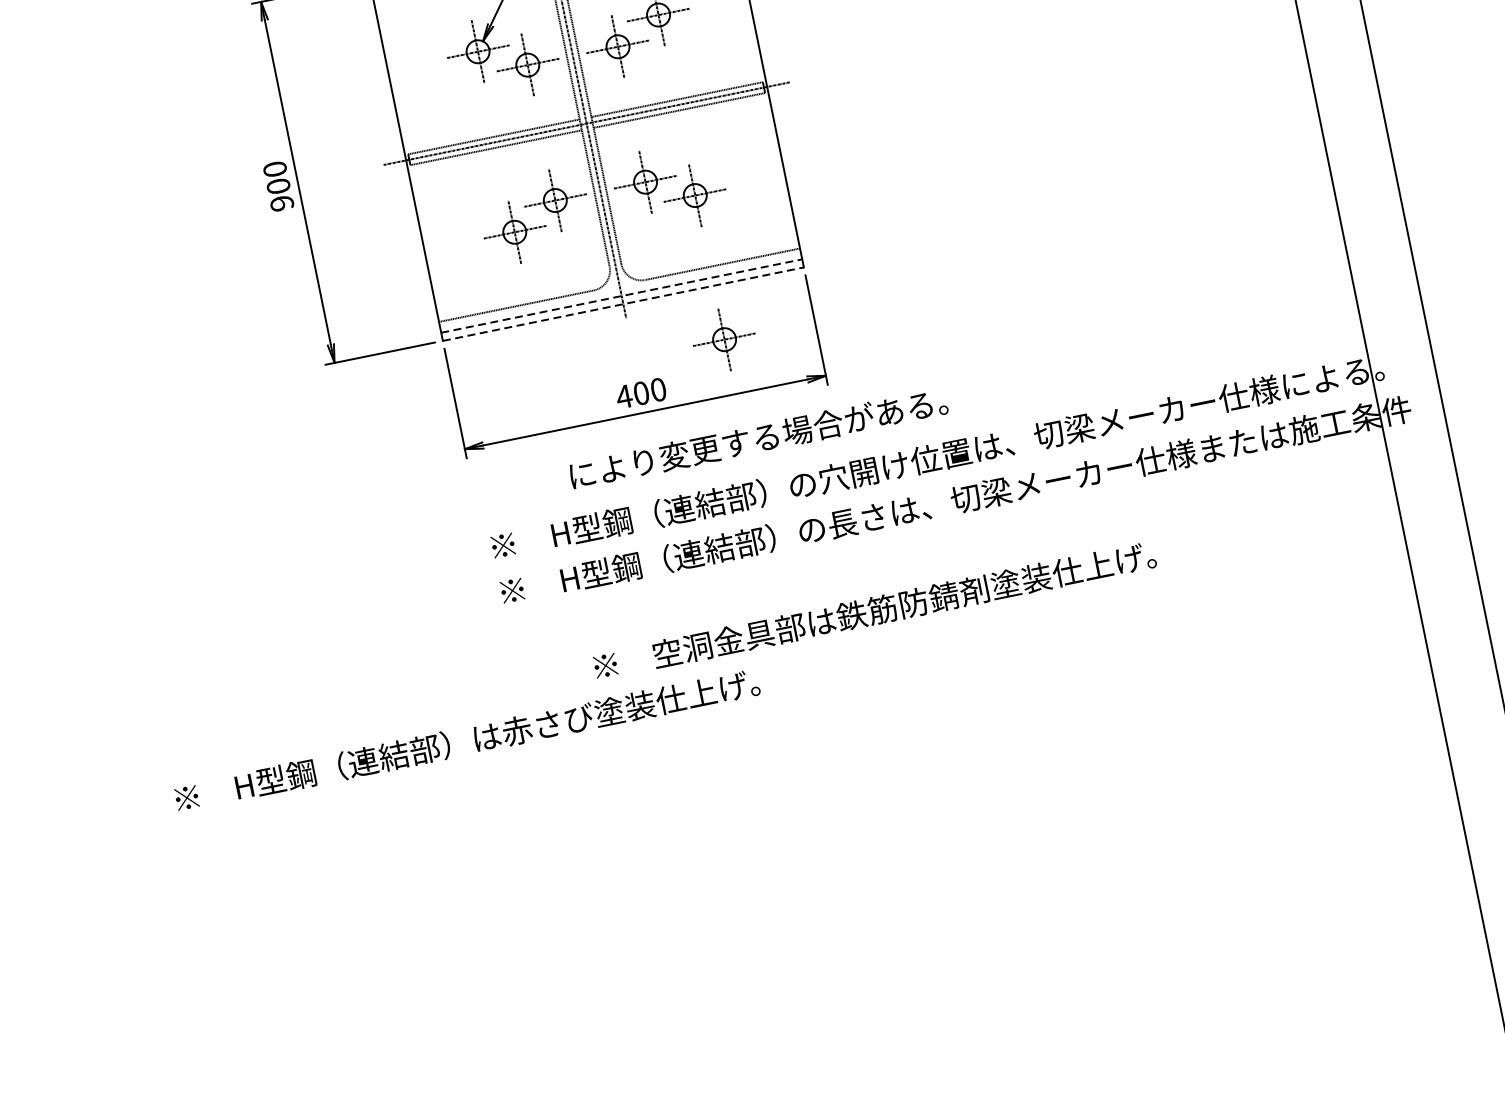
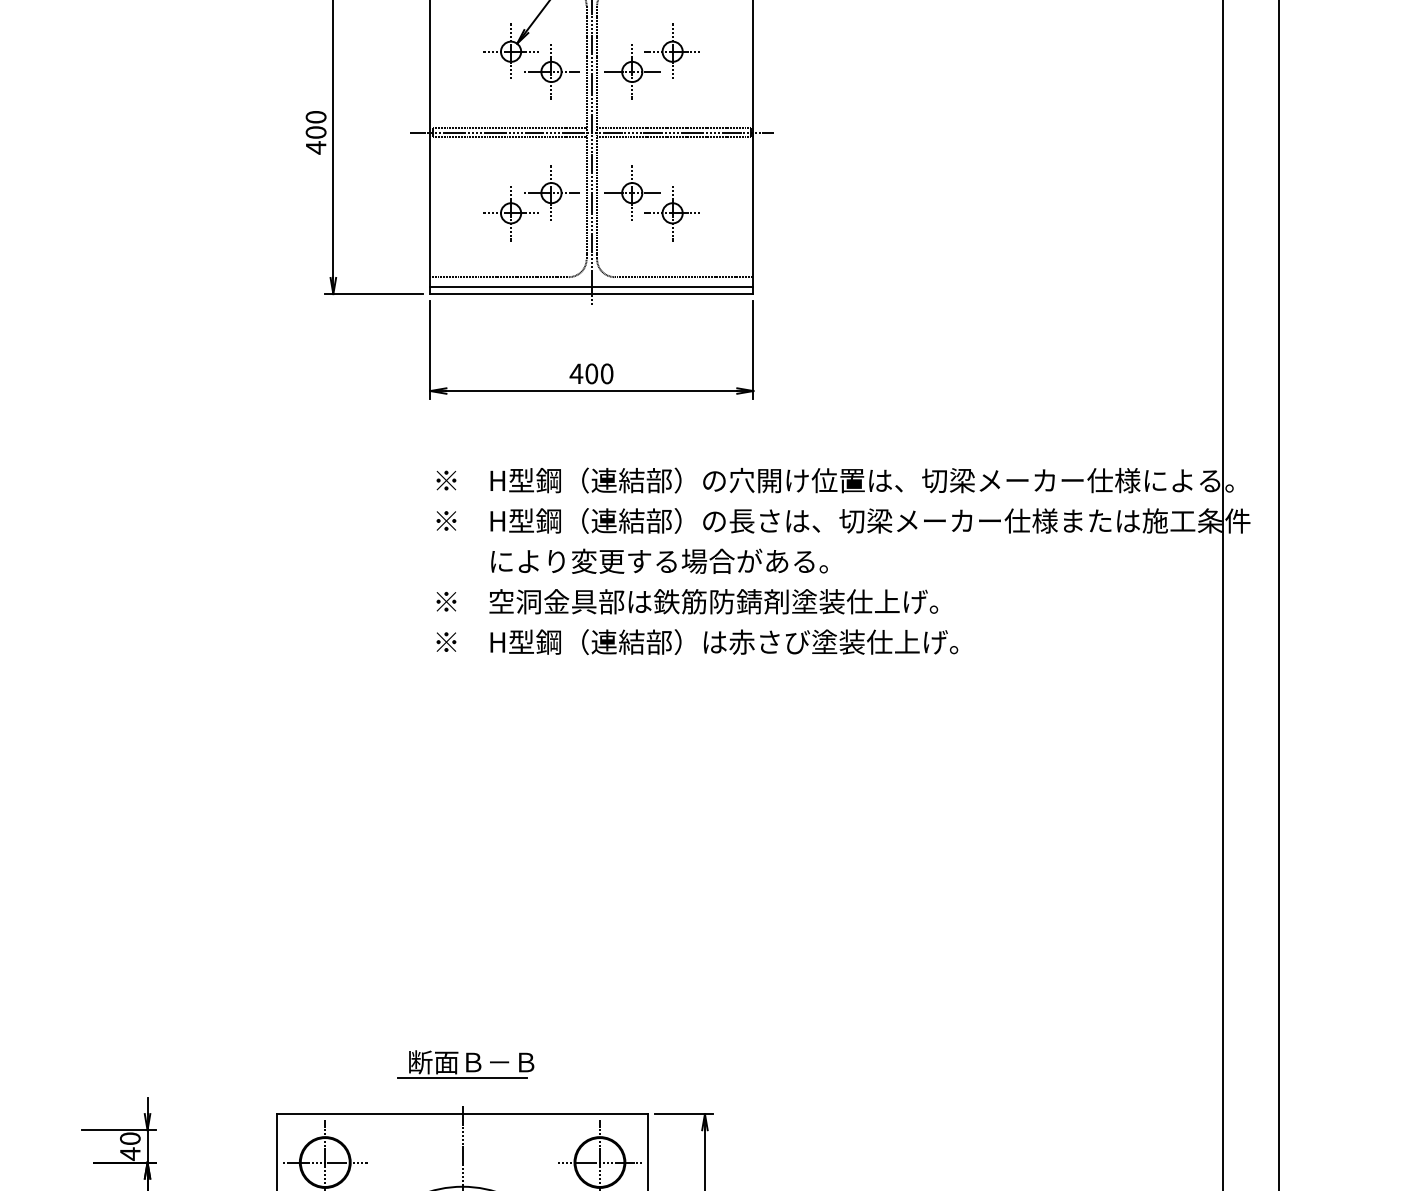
text: (281, 203) -> (315, 147), 900 -> 400
line: (621, 295) -> (591, 286), dashed -> solid
line: (623, 304) -> (591, 294), dashed -> solid
part: (723, 340) -> (671, 342), removed
text: (758, 437) -> (659, 560), moved
text: (874, 610) -> (687, 601), moved
text: (467, 740) -> (697, 641), moved

